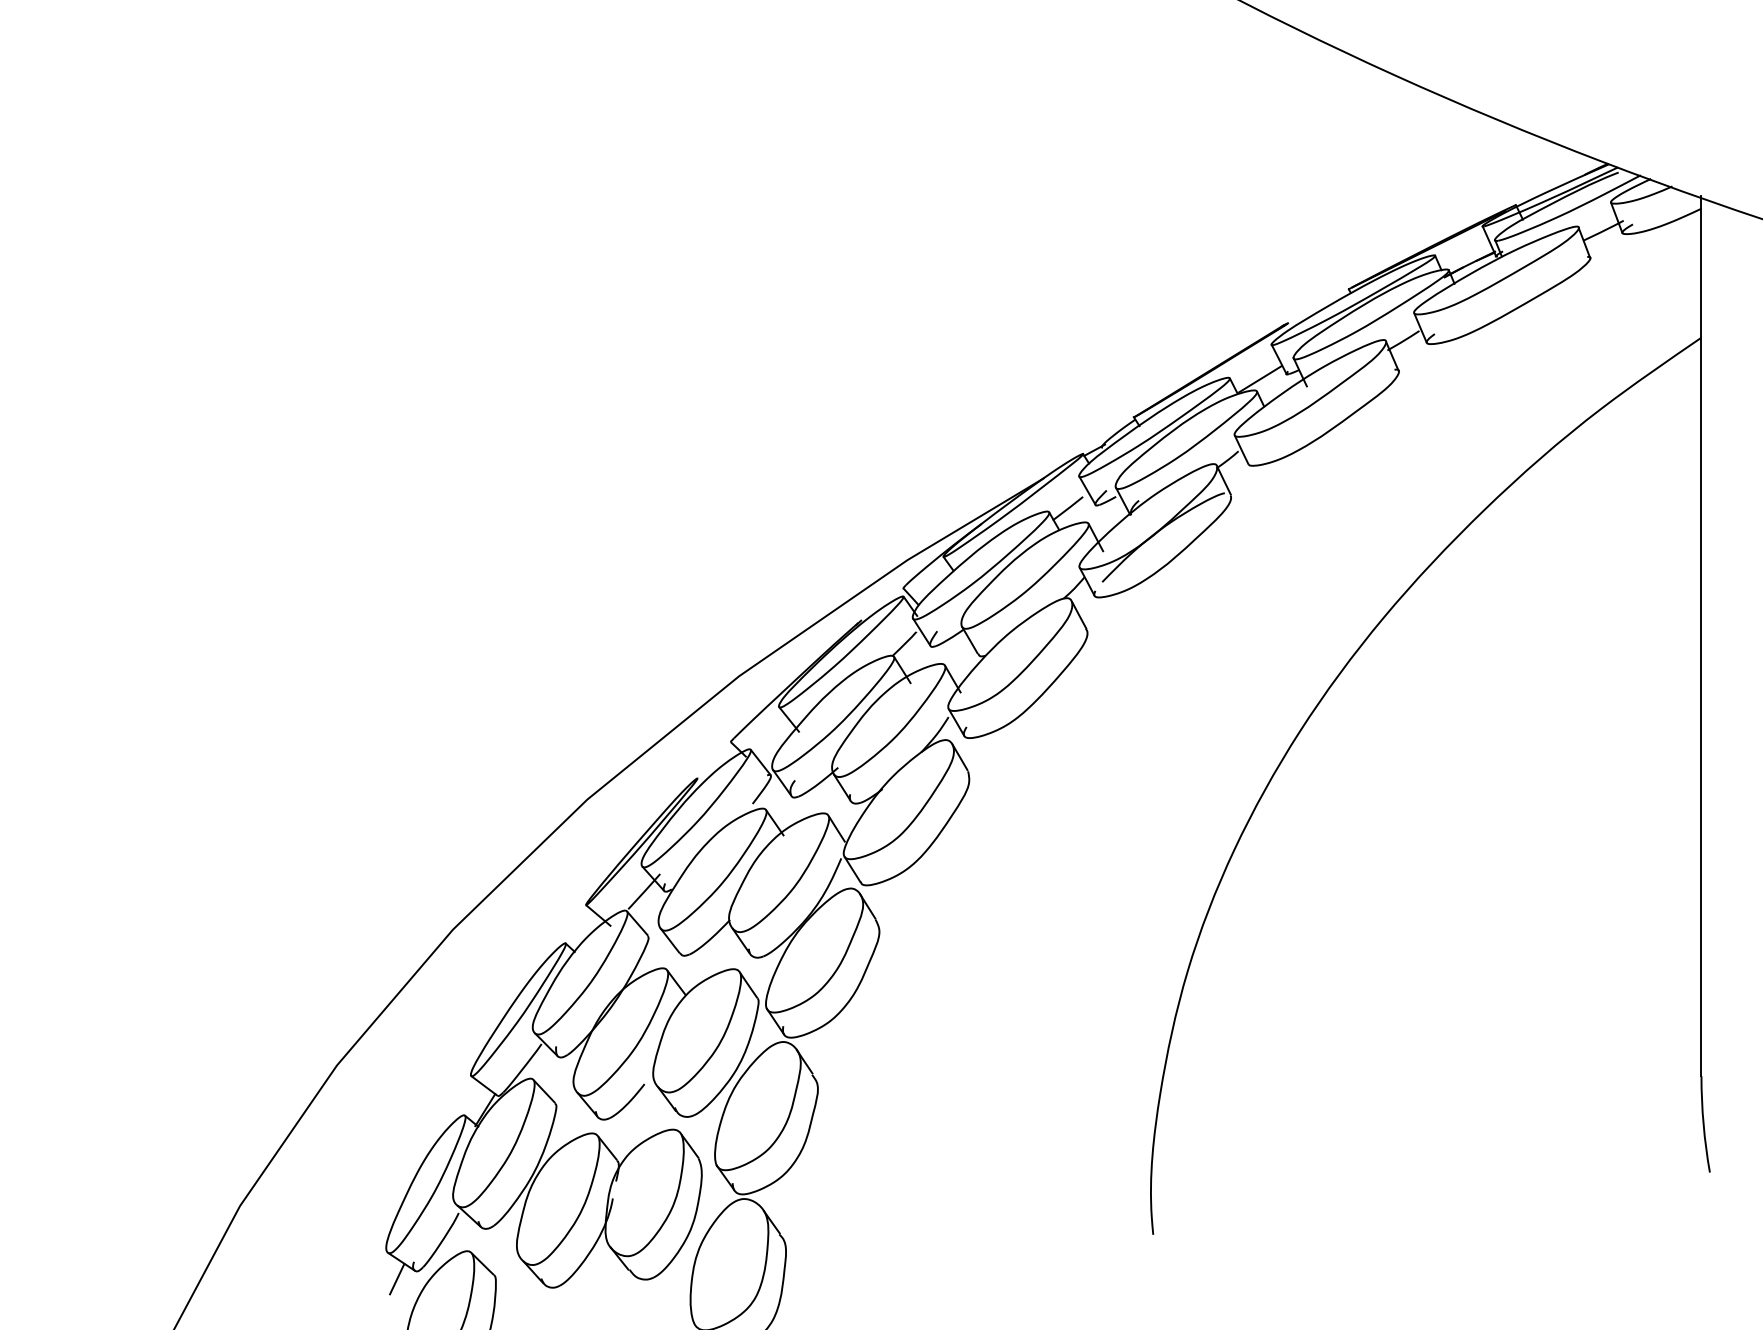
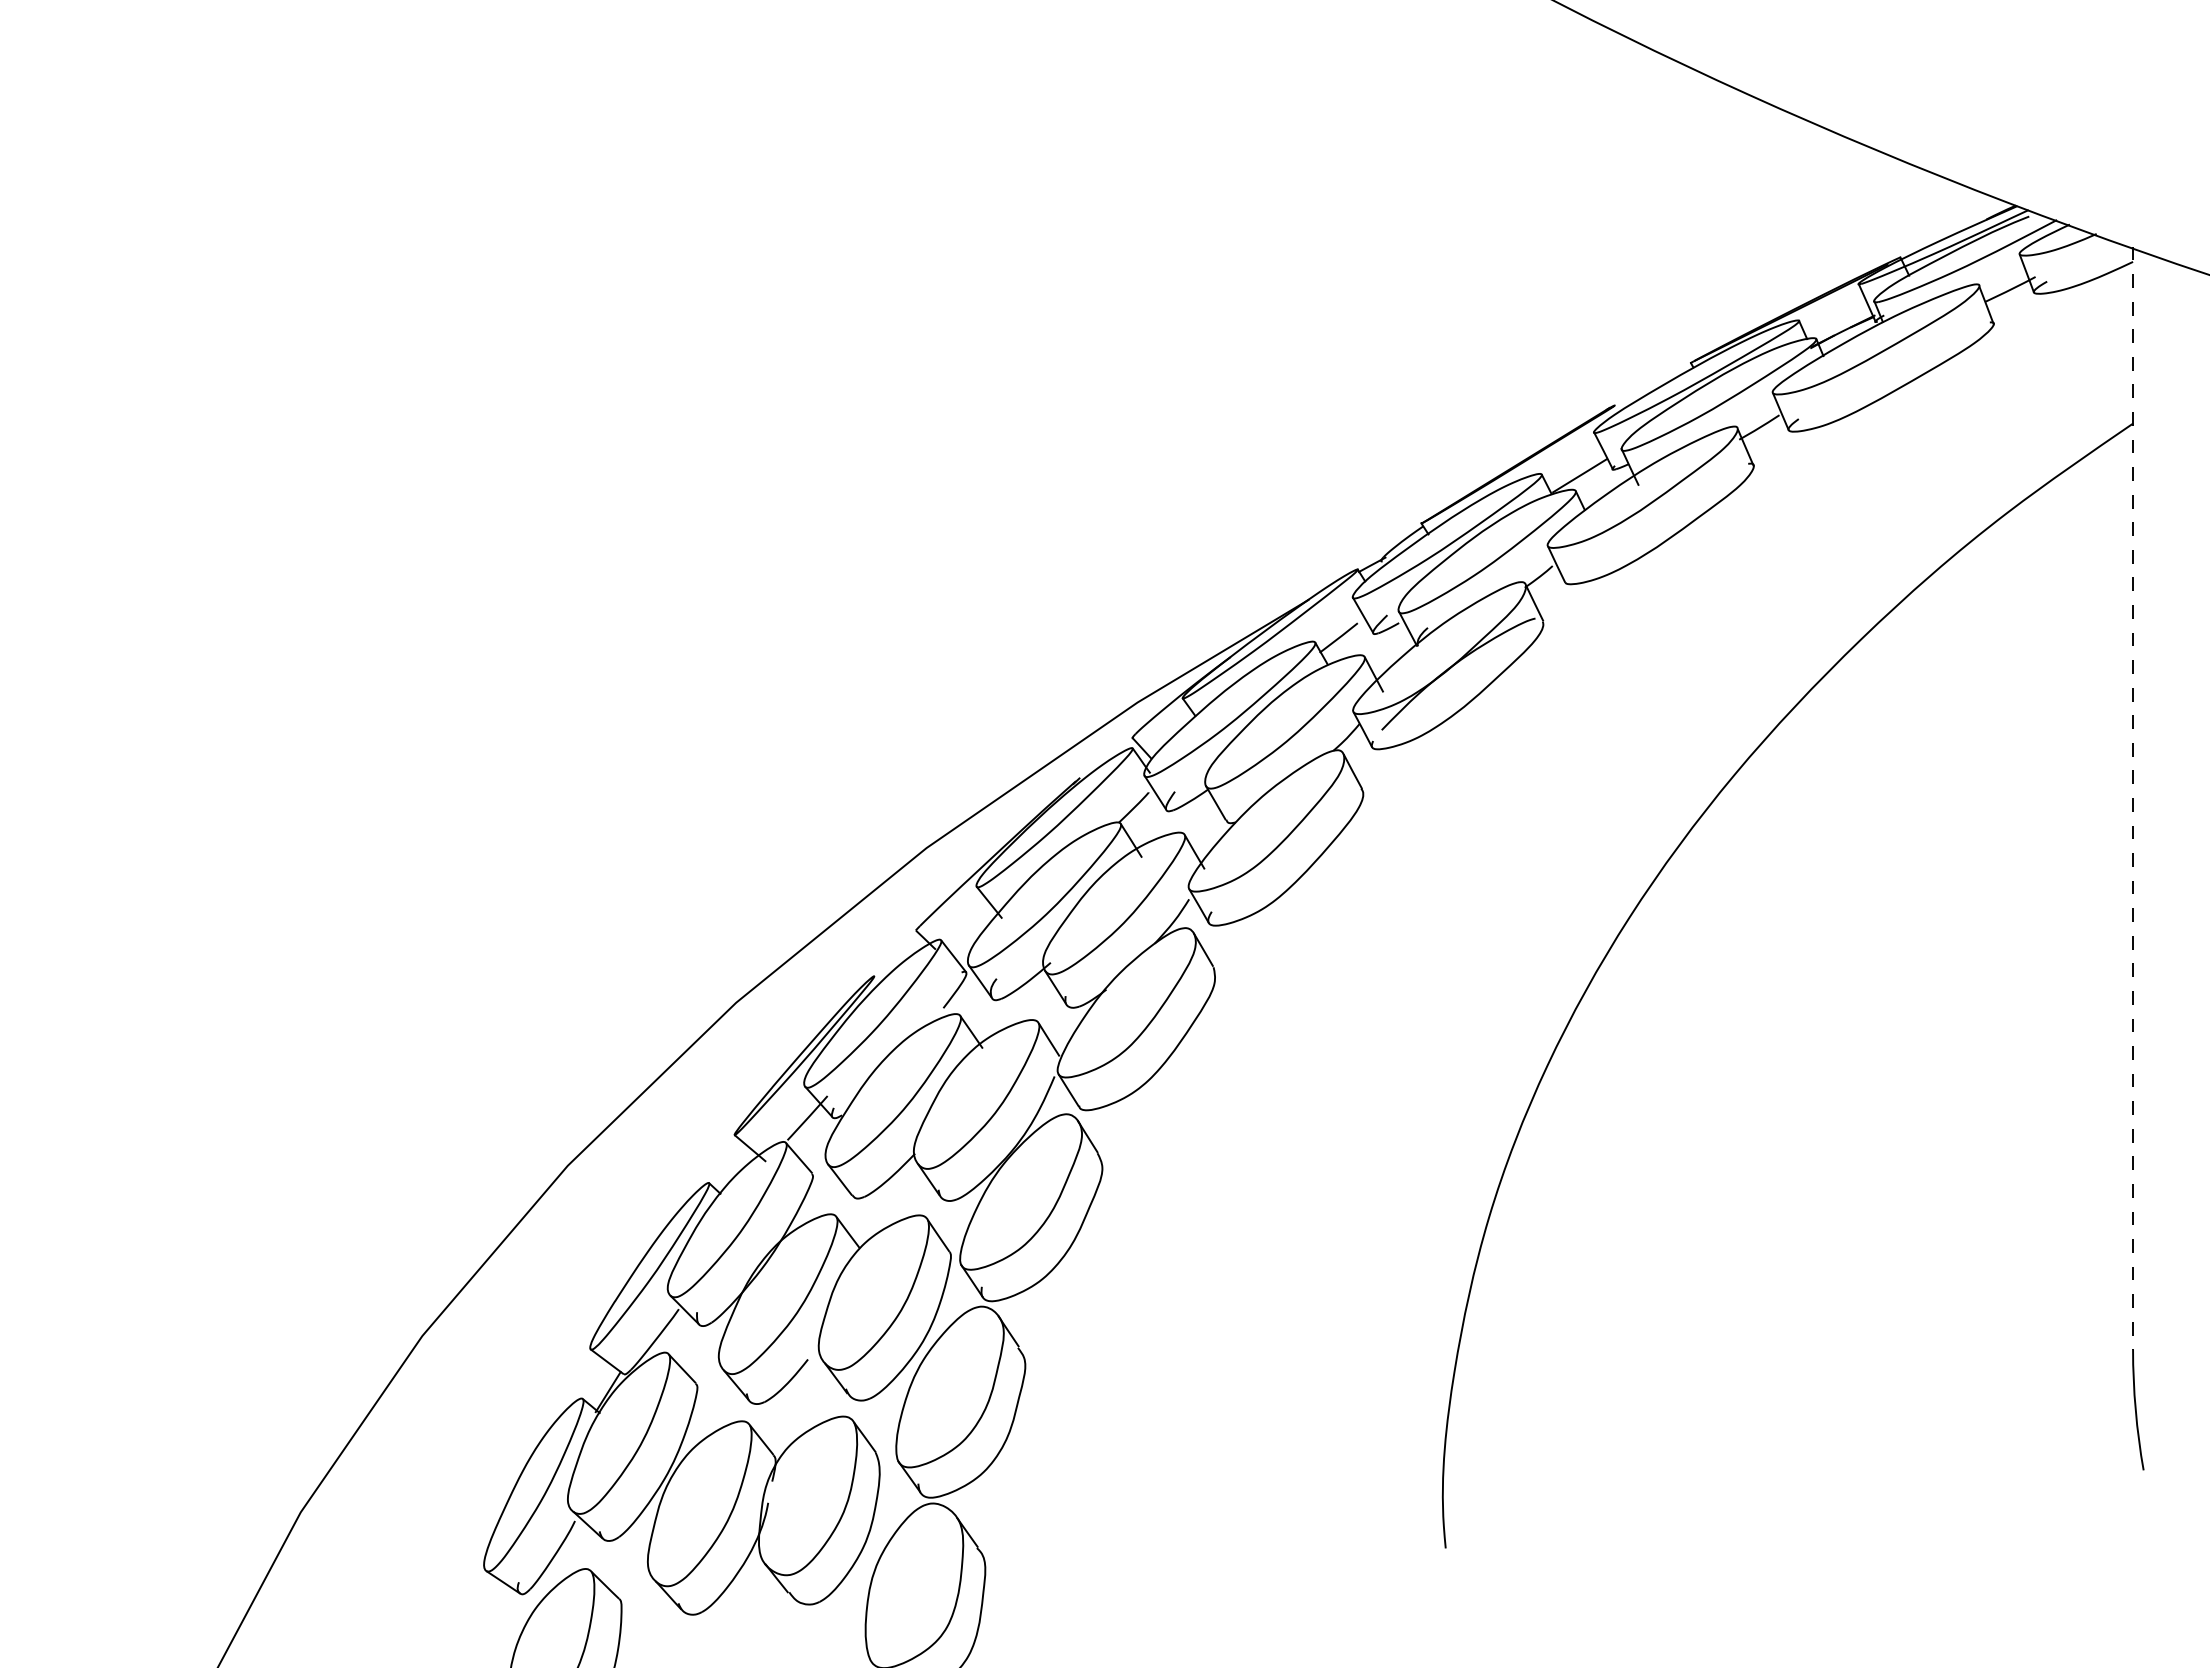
line: (1701, 636) -> (2133, 798), solid -> dashed
line: (396, 1279) -> (497, 1604), removed

